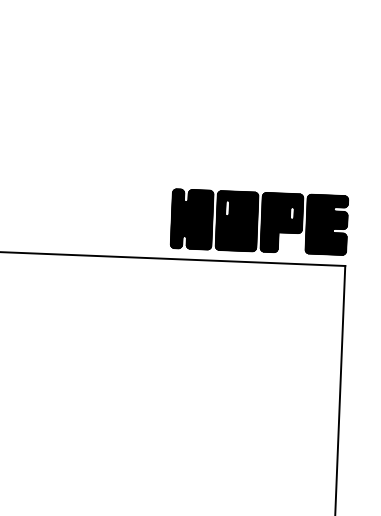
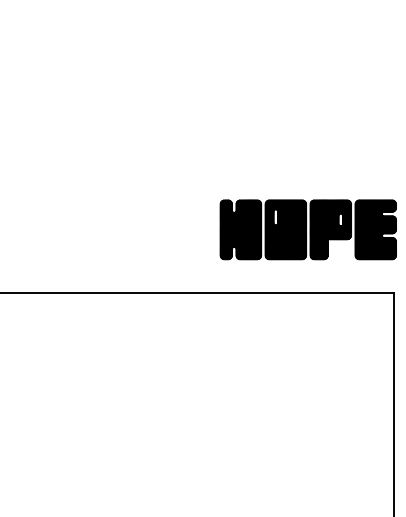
part: (258, 221) -> (307, 229), moved

